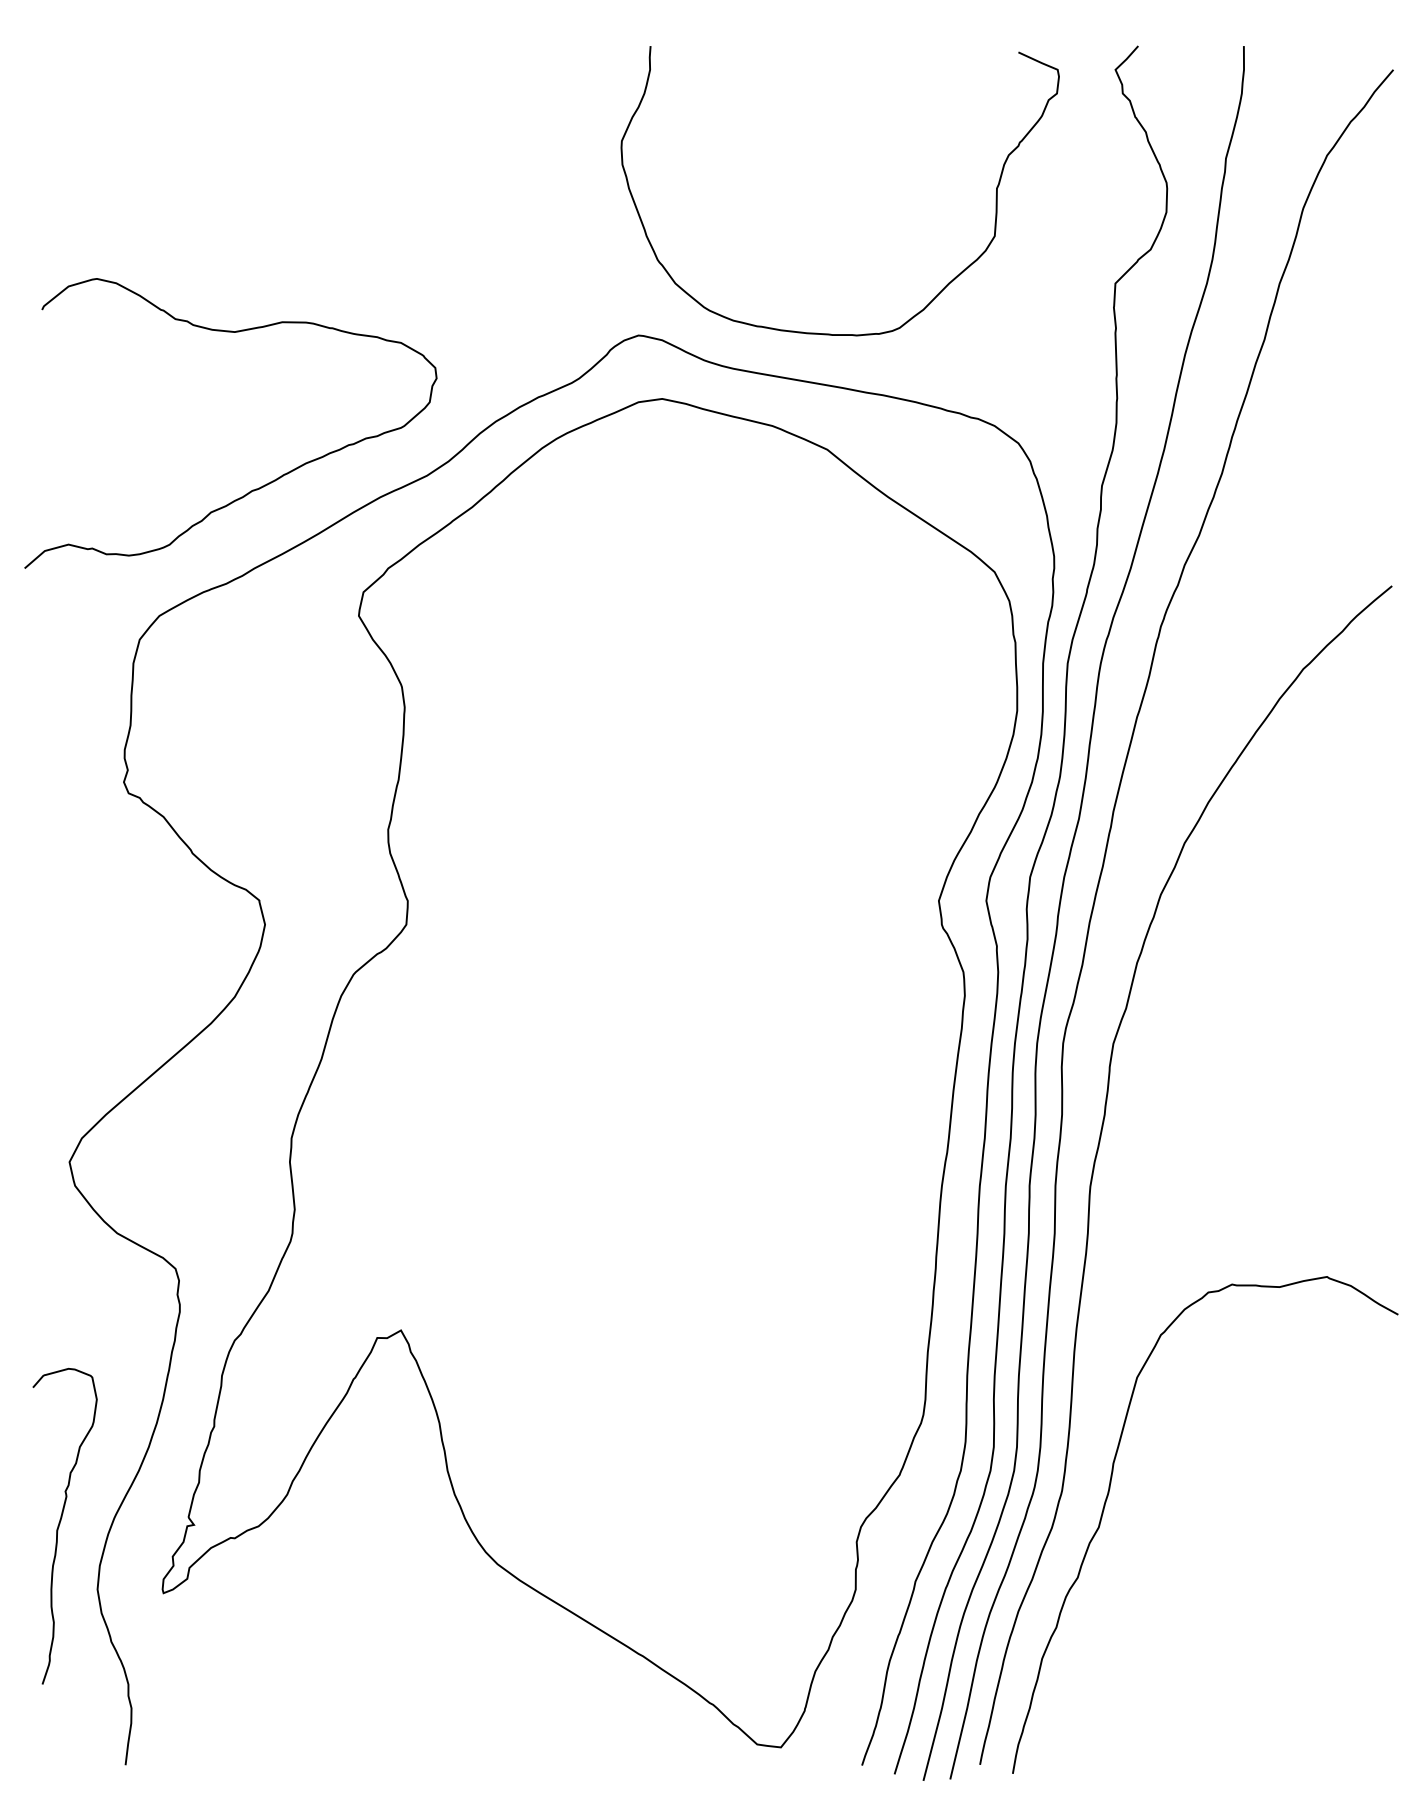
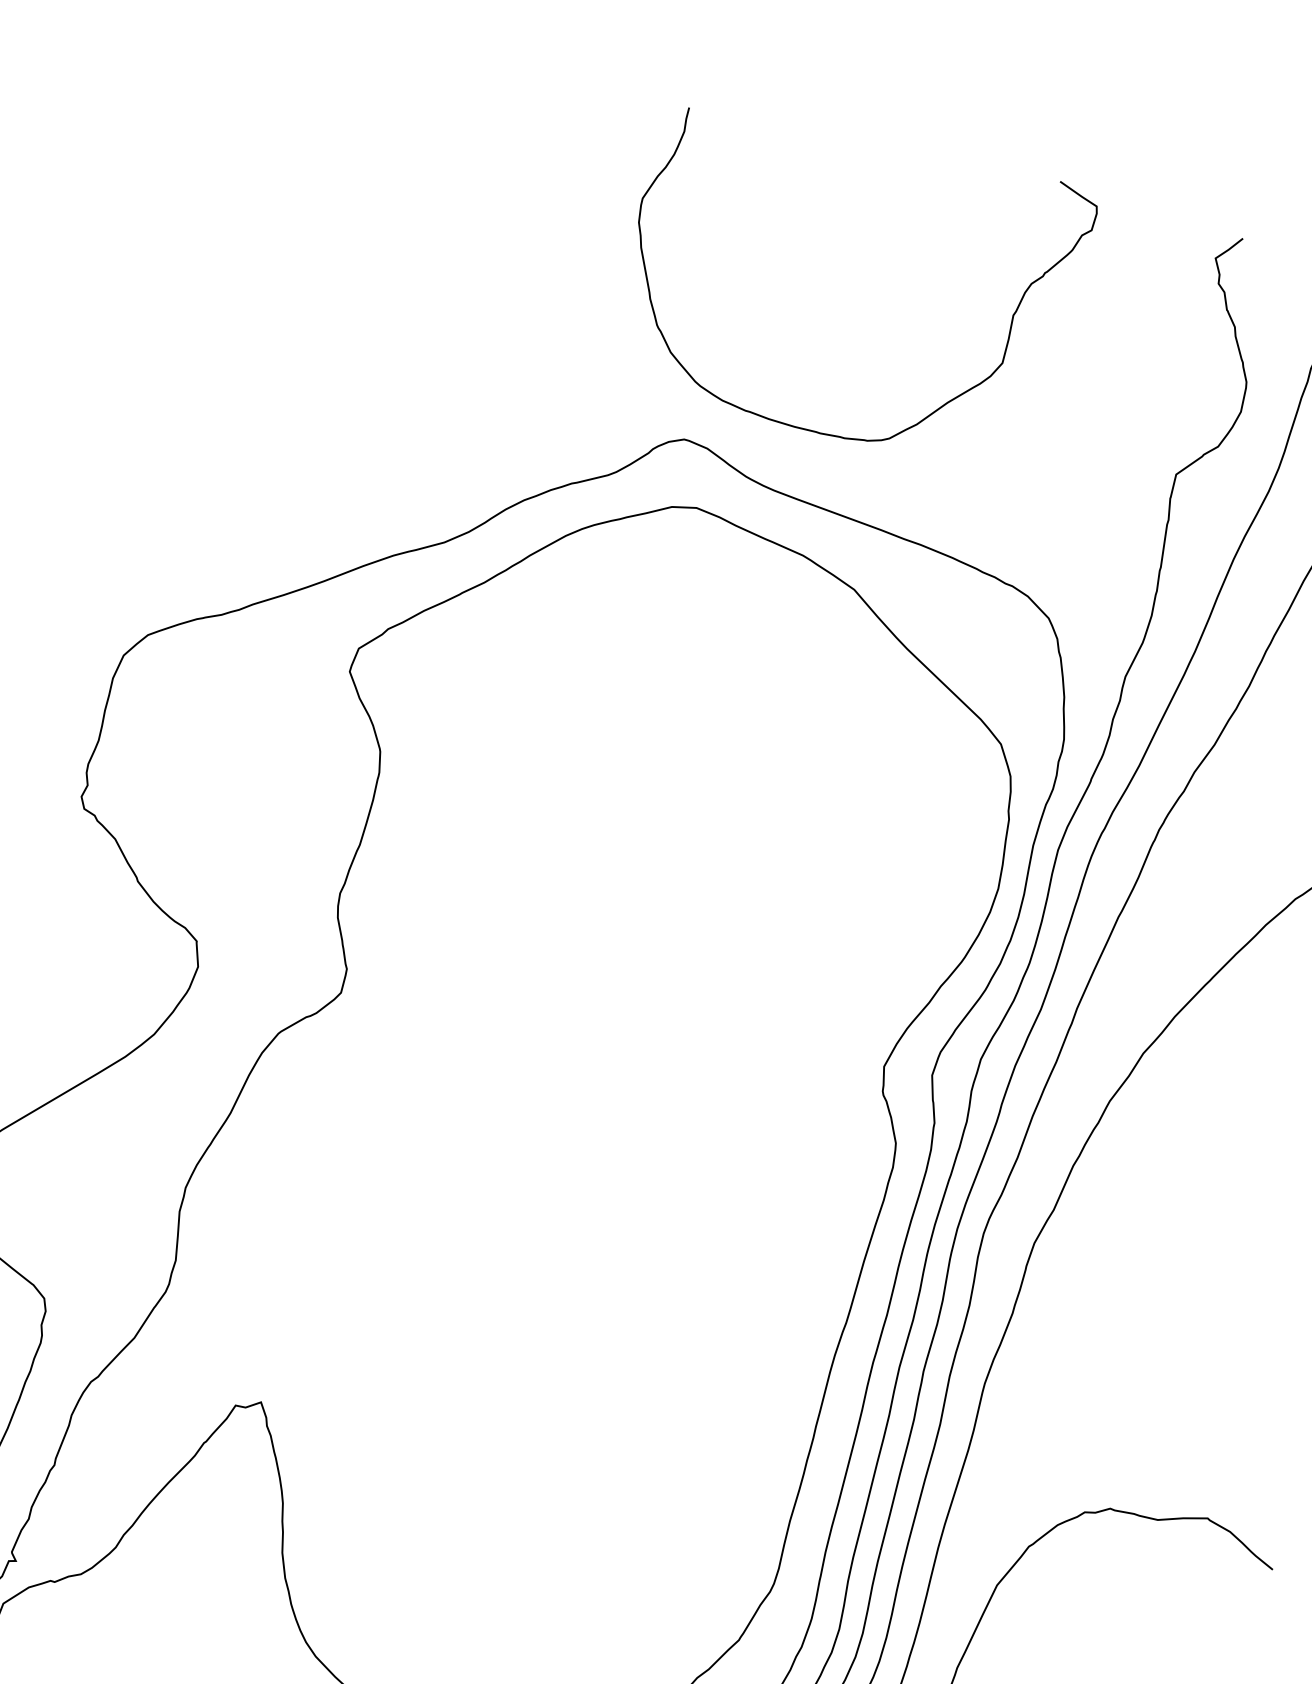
curve: (941, 289) -> (938, 407), moved
curve: (252, 489) -> (265, 524), removed

